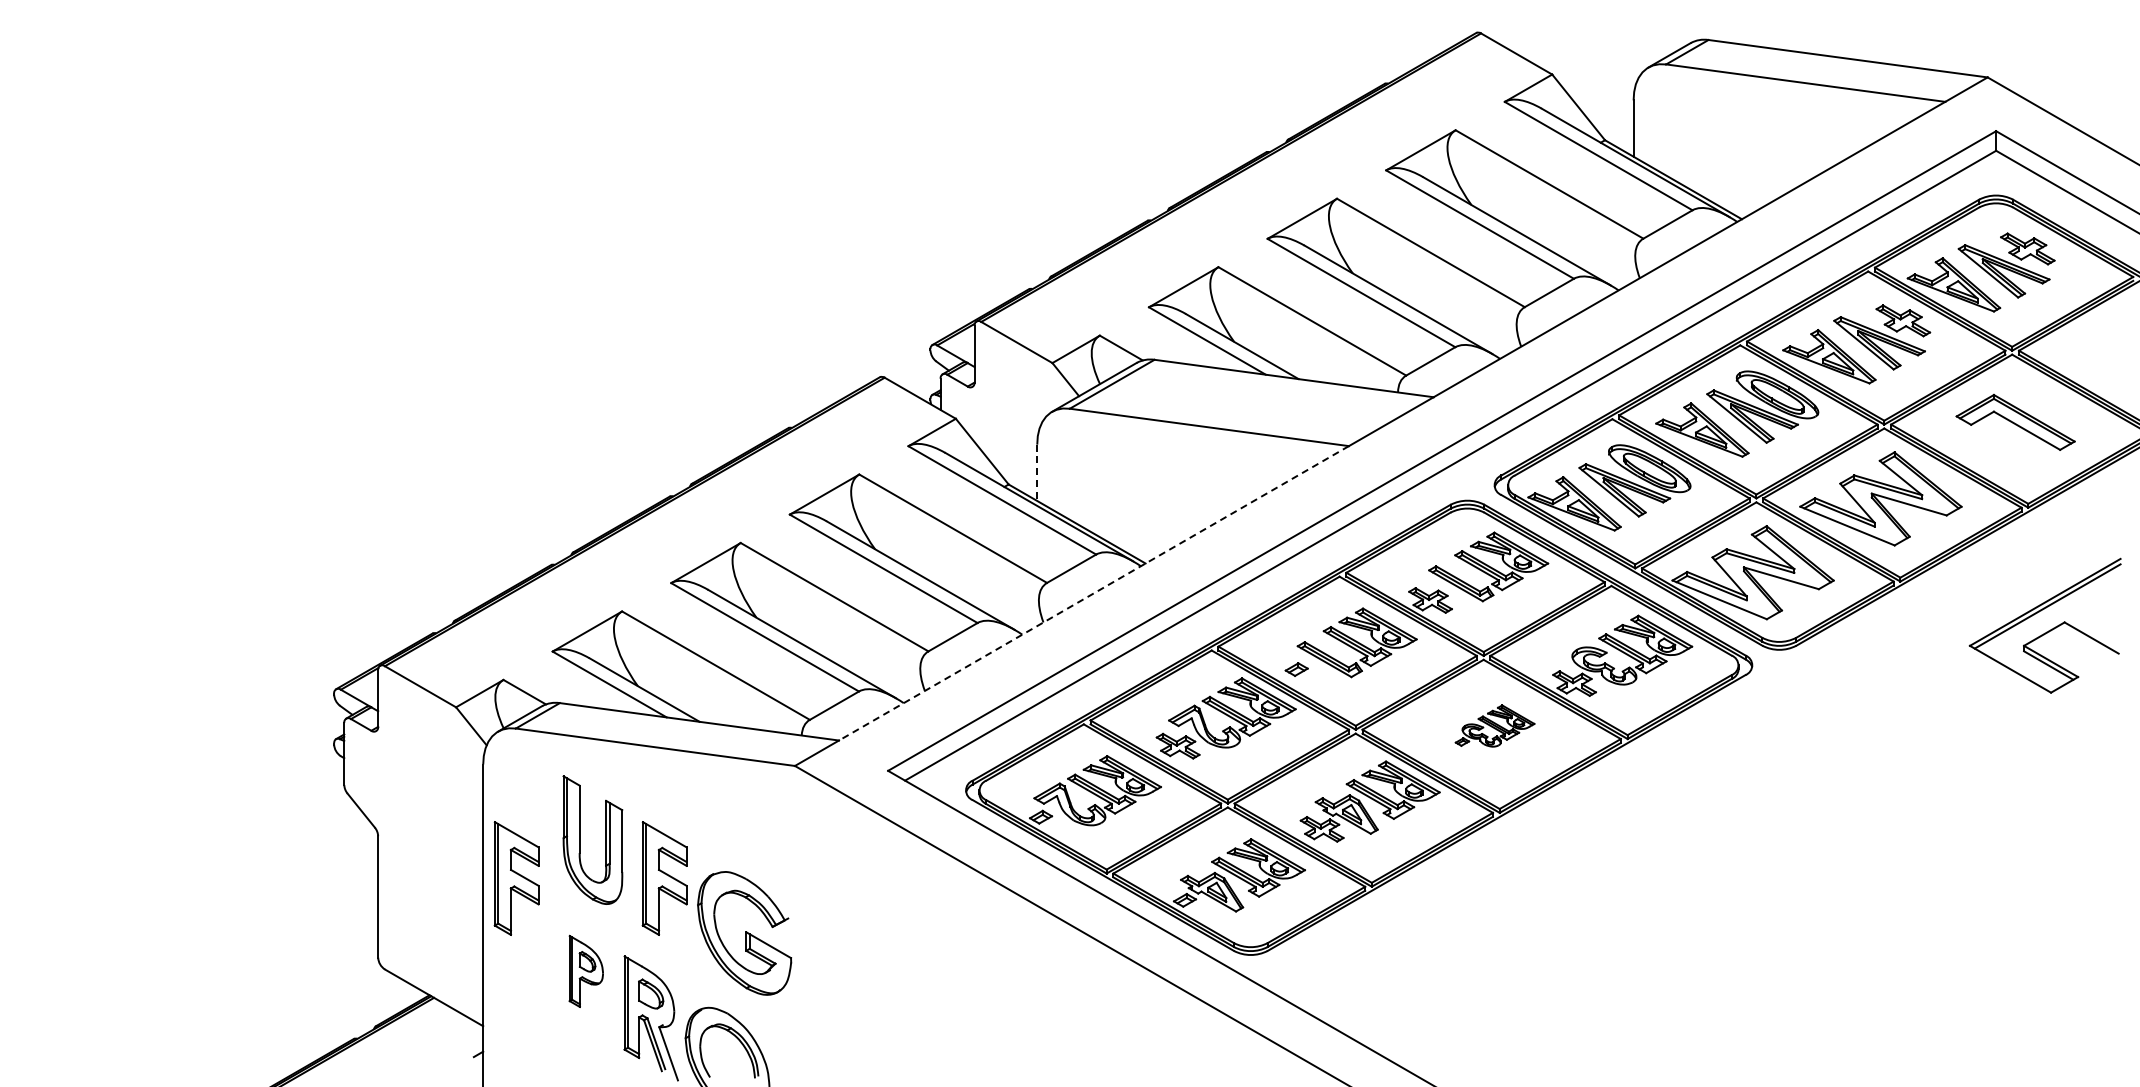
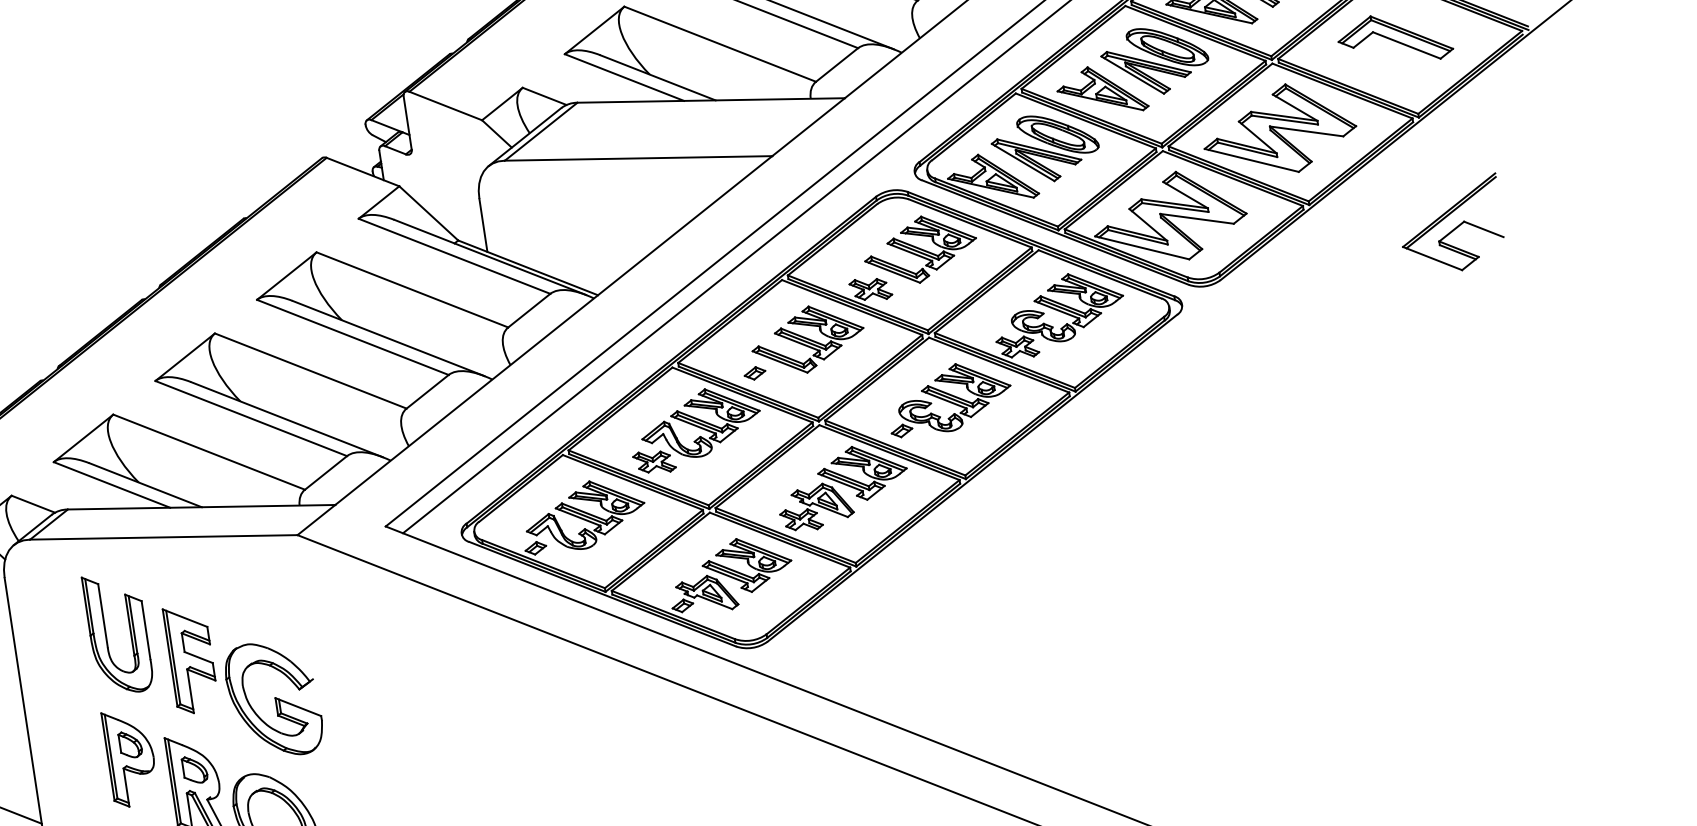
line: (1037, 473) -> (483, 226), dashed -> solid
line: (1093, 593) -> (553, 330), dashed -> solid
part: (2044, 625) -> (1450, 225), size x0.71
part: (1494, 725) -> (948, 397), size x1.67
part: (516, 878) -> (52, 680), removed
part: (586, 971) -> (131, 757), size x1.43

